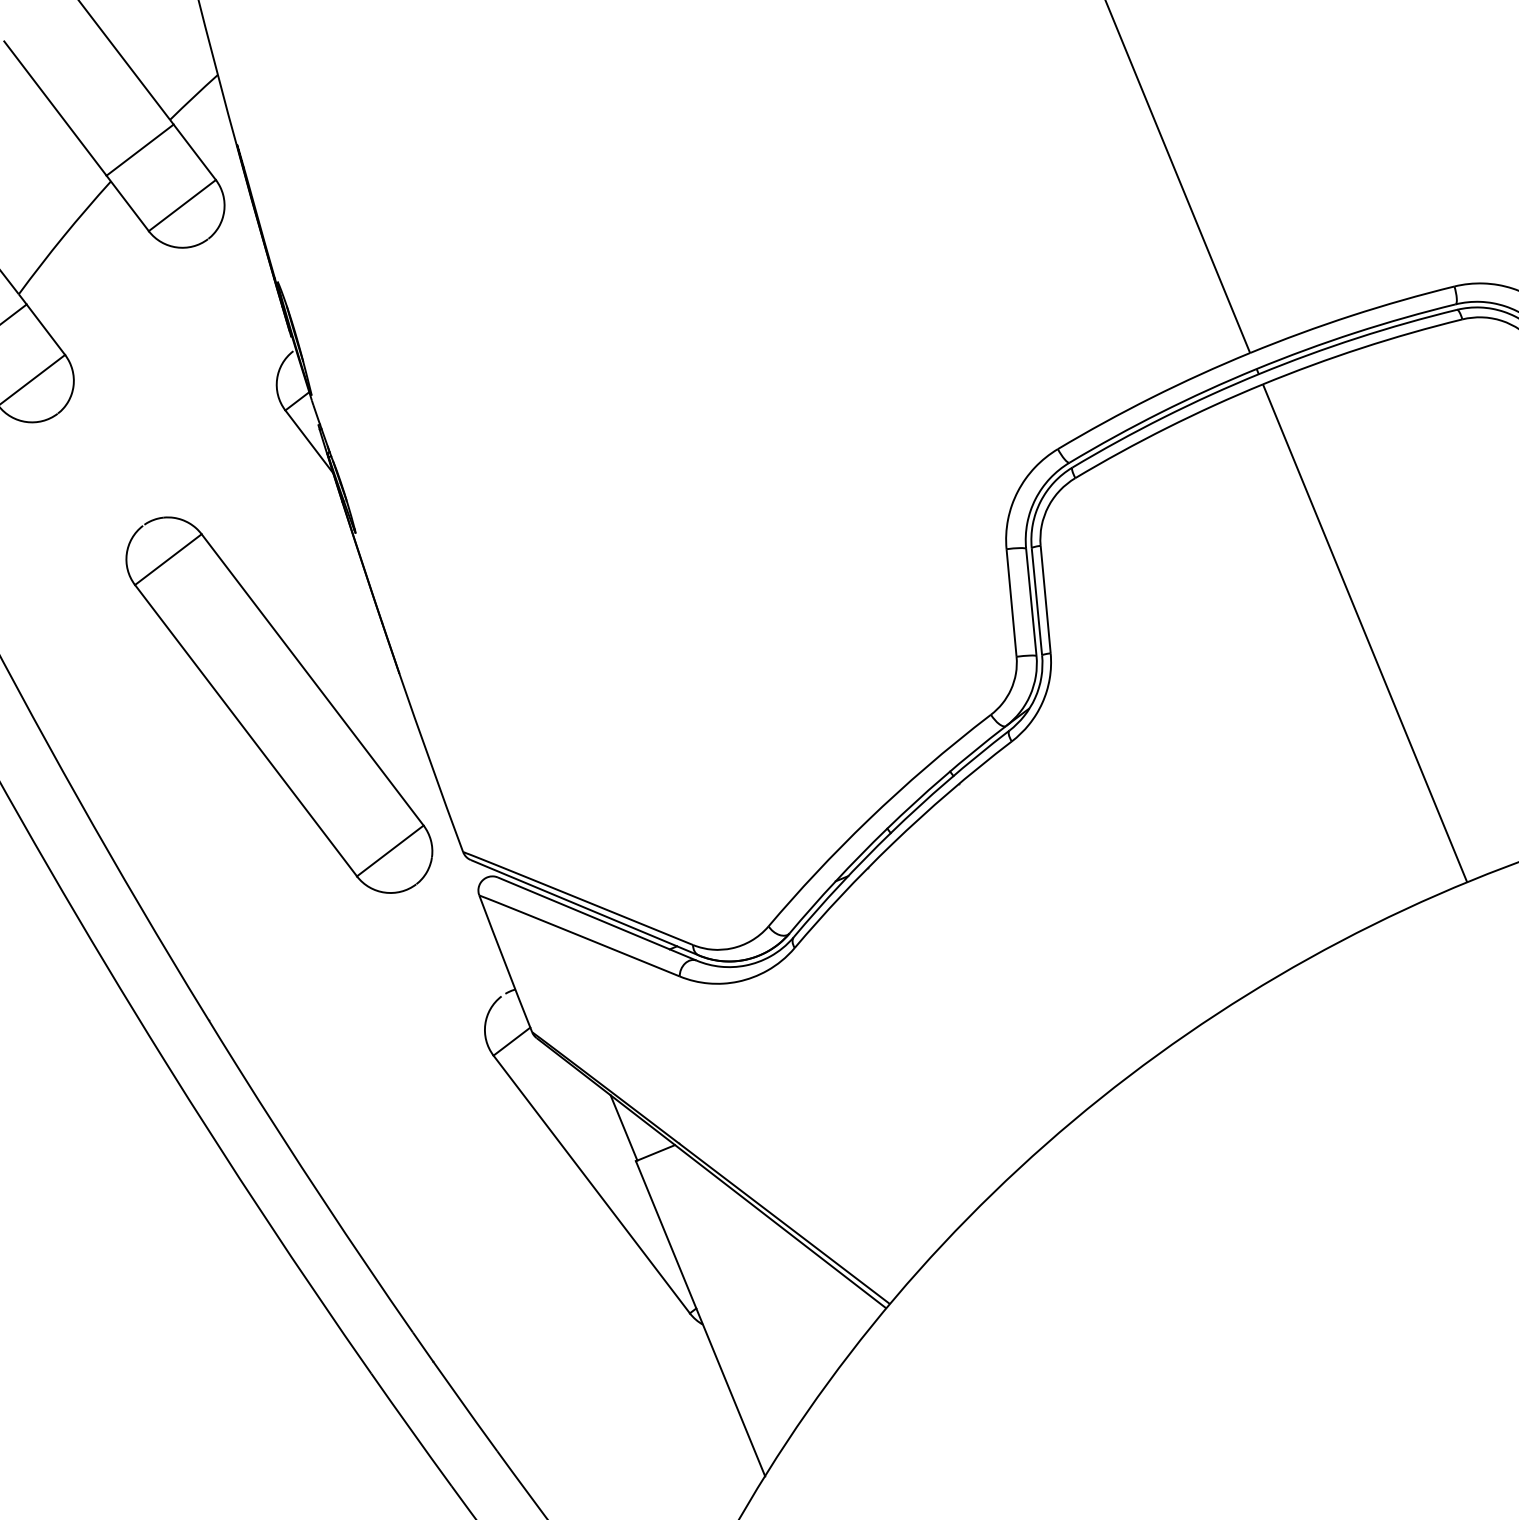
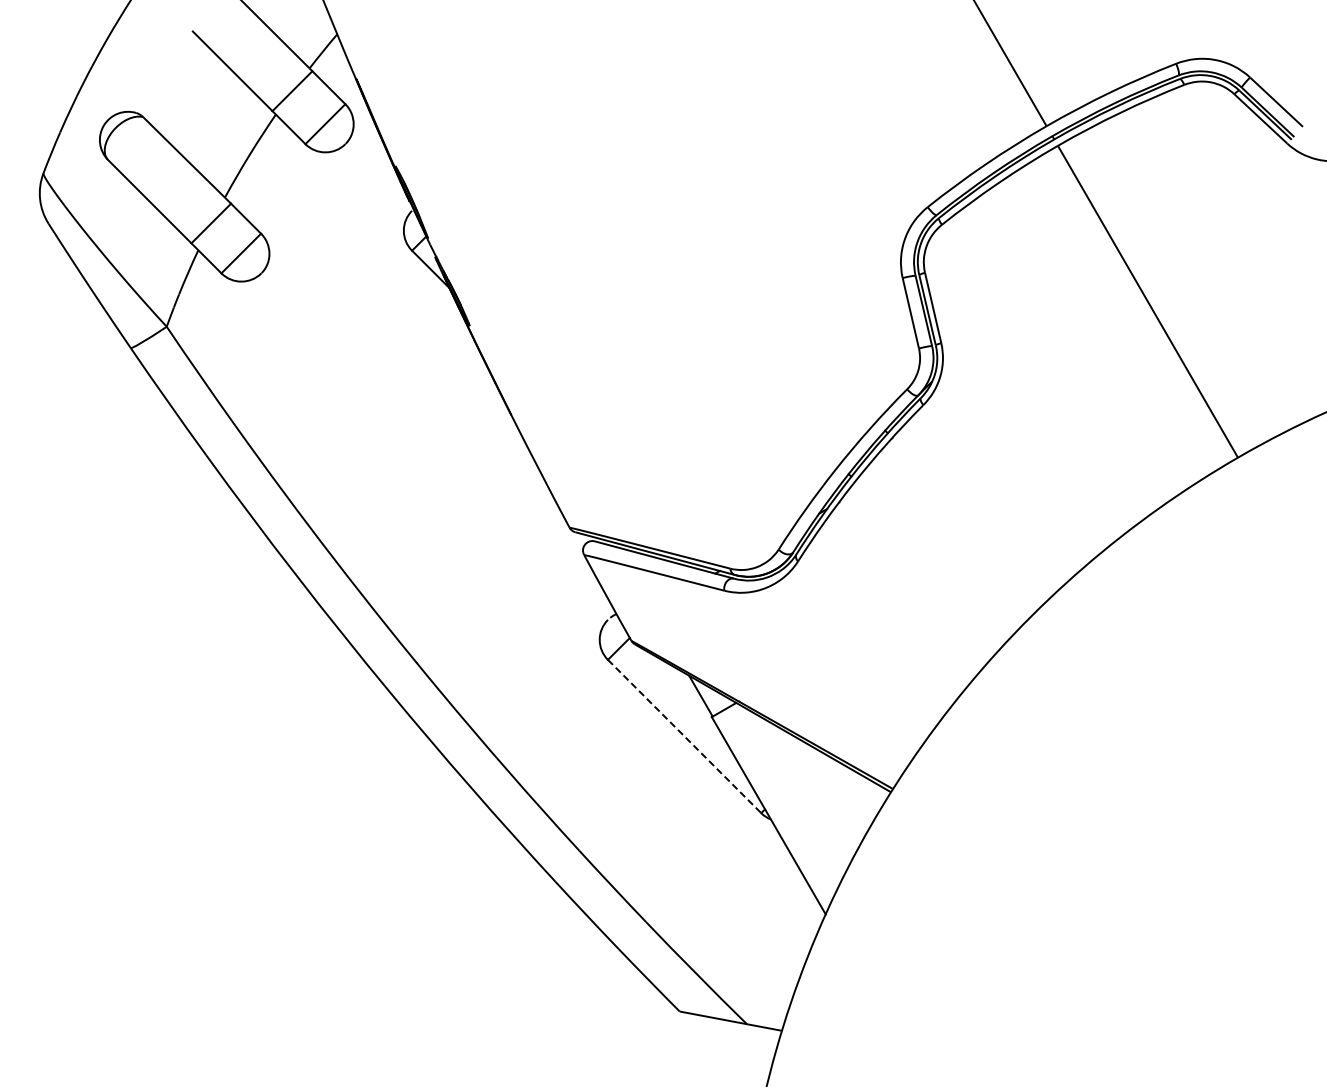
part: (279, 704) -> (434, 446), removed
line: (591, 1184) -> (684, 736), solid -> dashed

